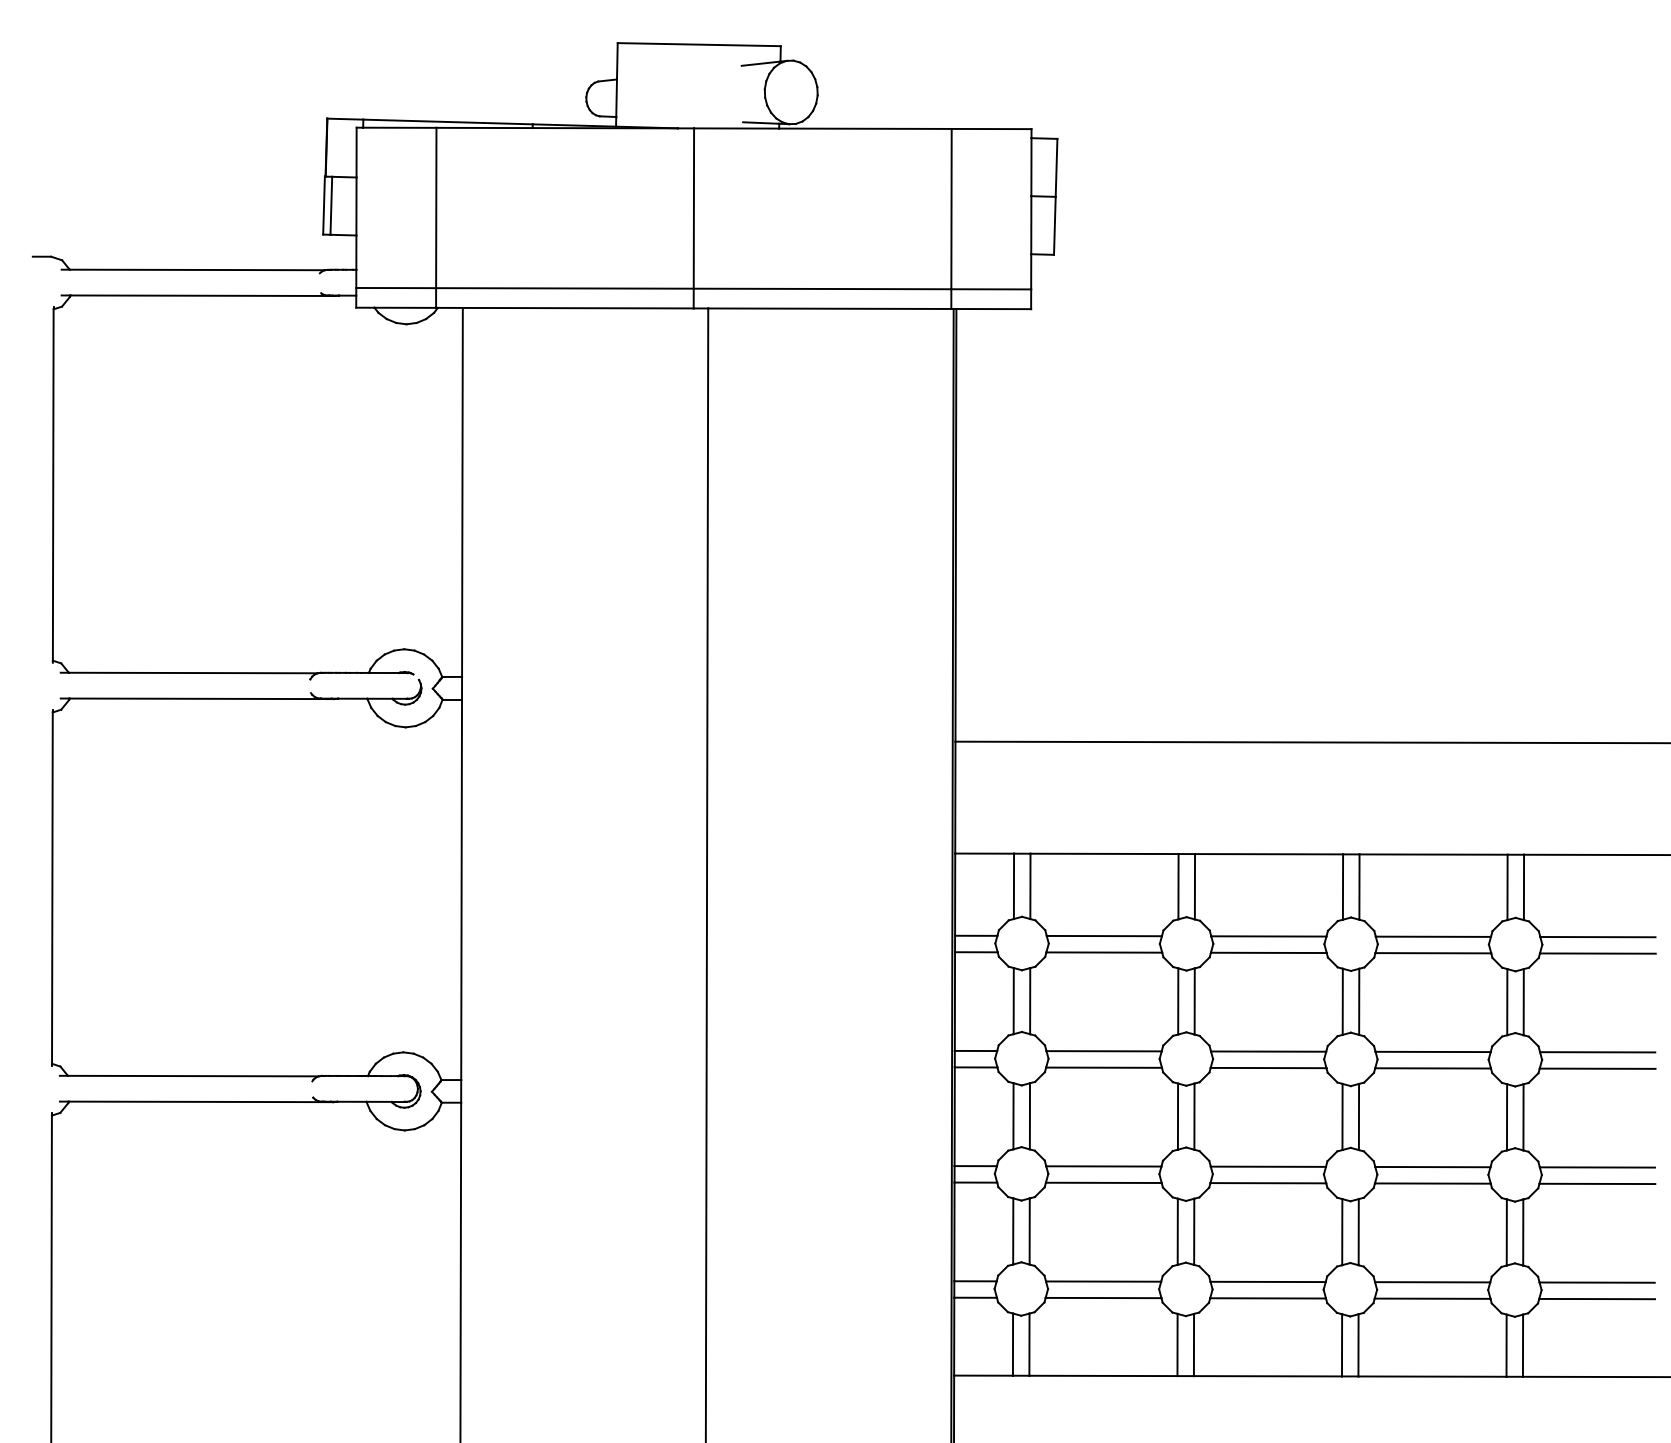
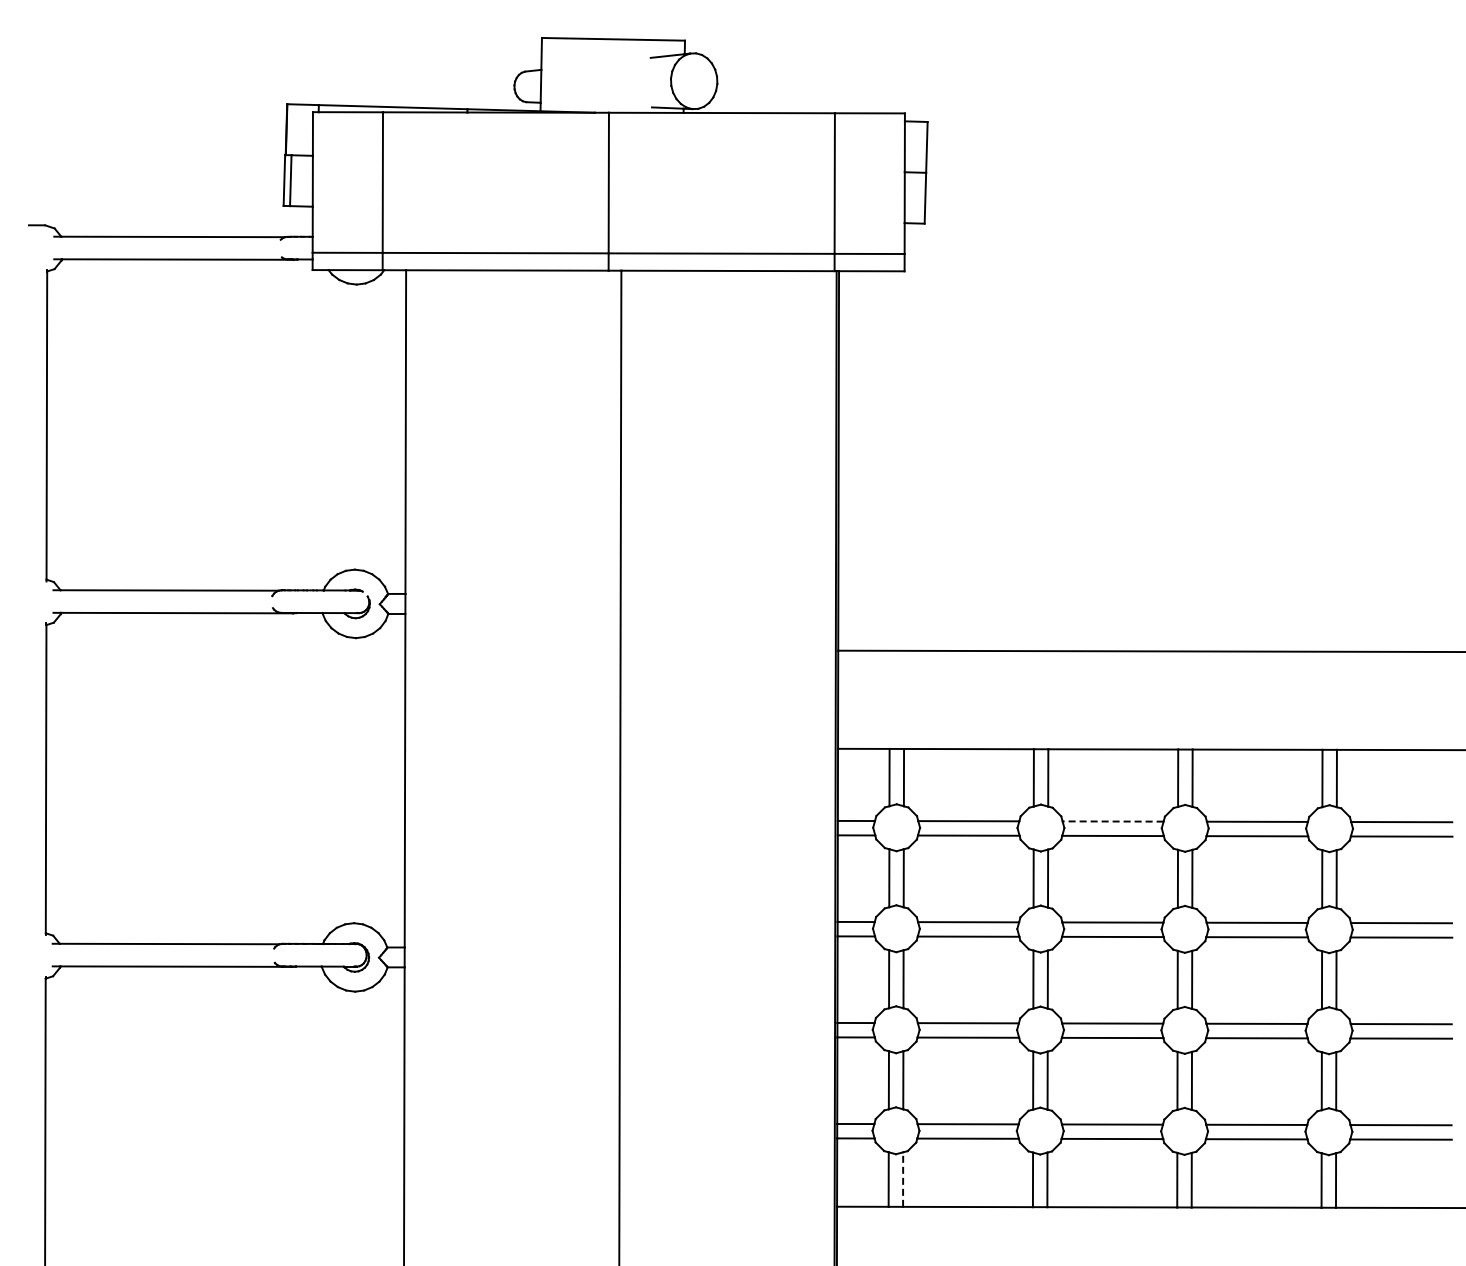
line: (1269, 936) -> (1113, 821), solid -> dashed
line: (1029, 1344) -> (903, 1179), solid -> dashed

